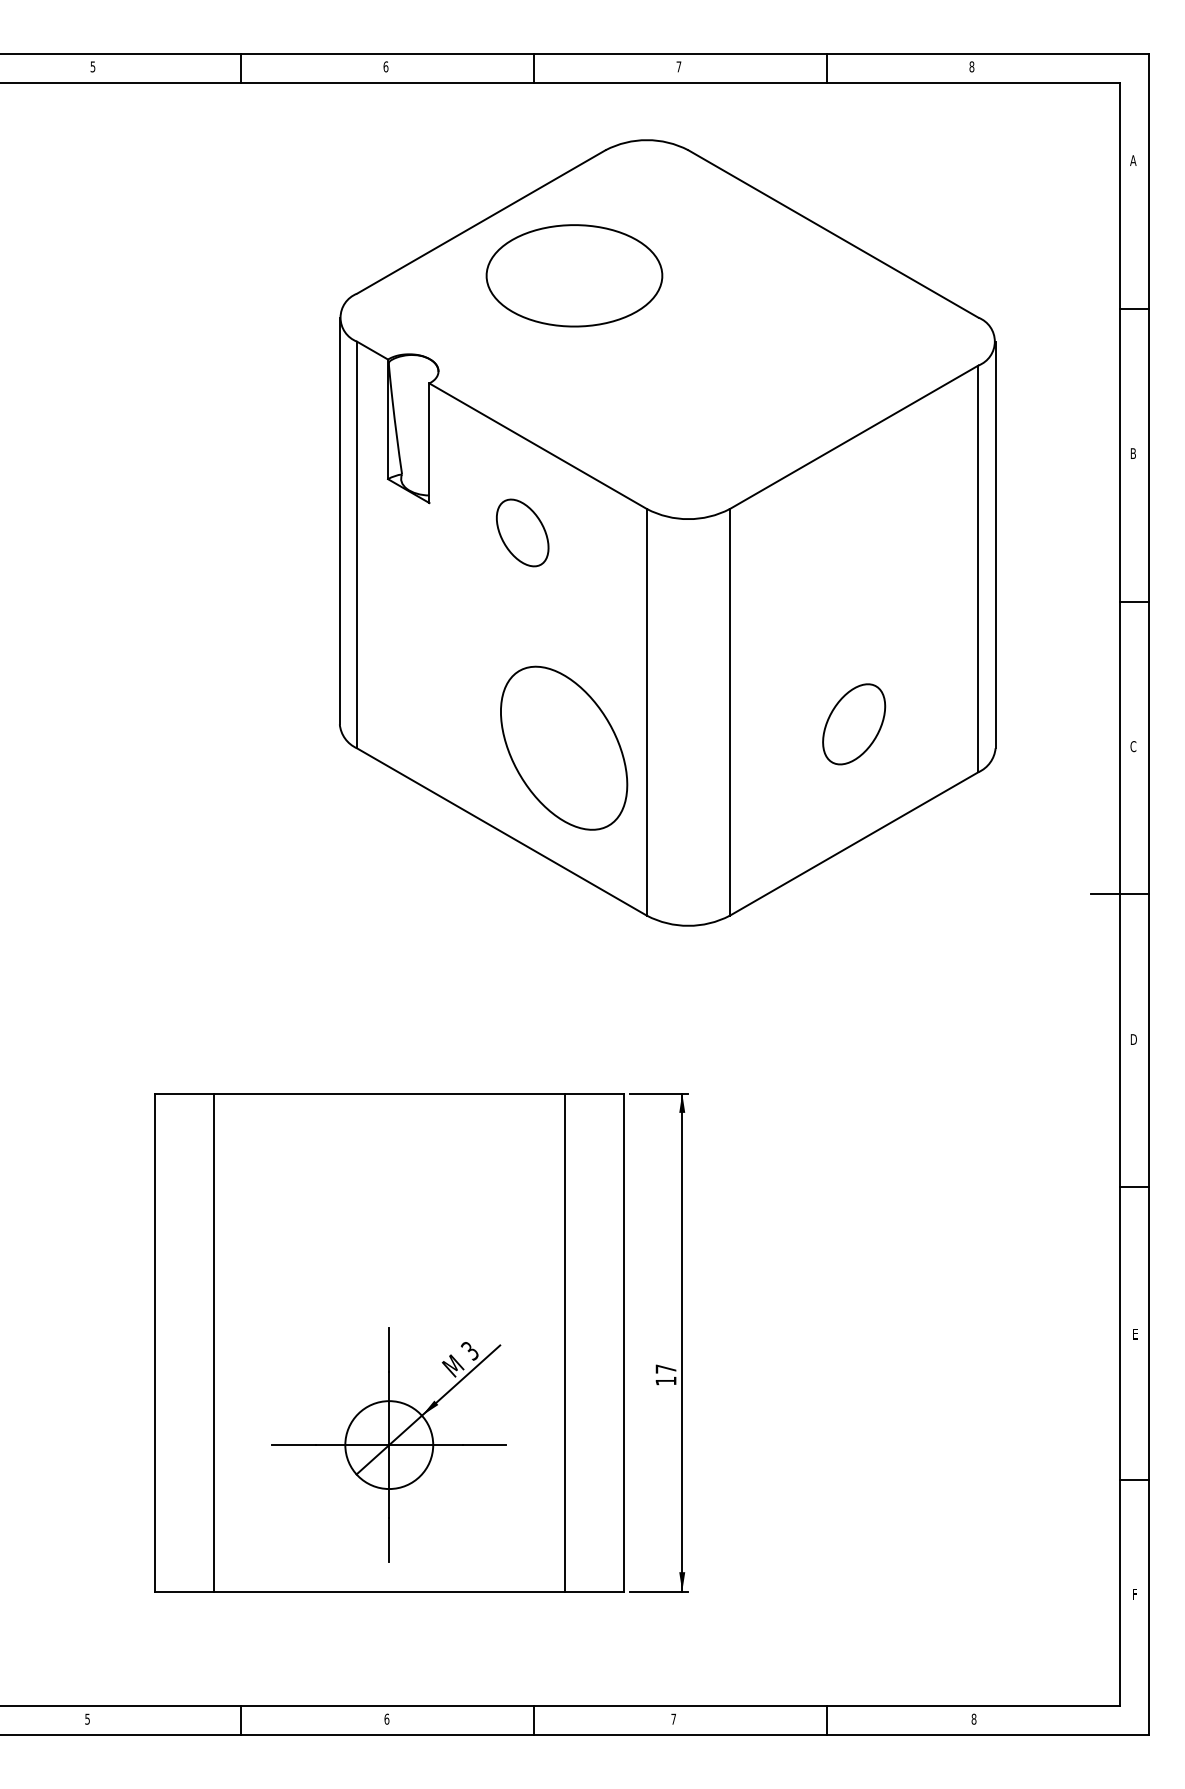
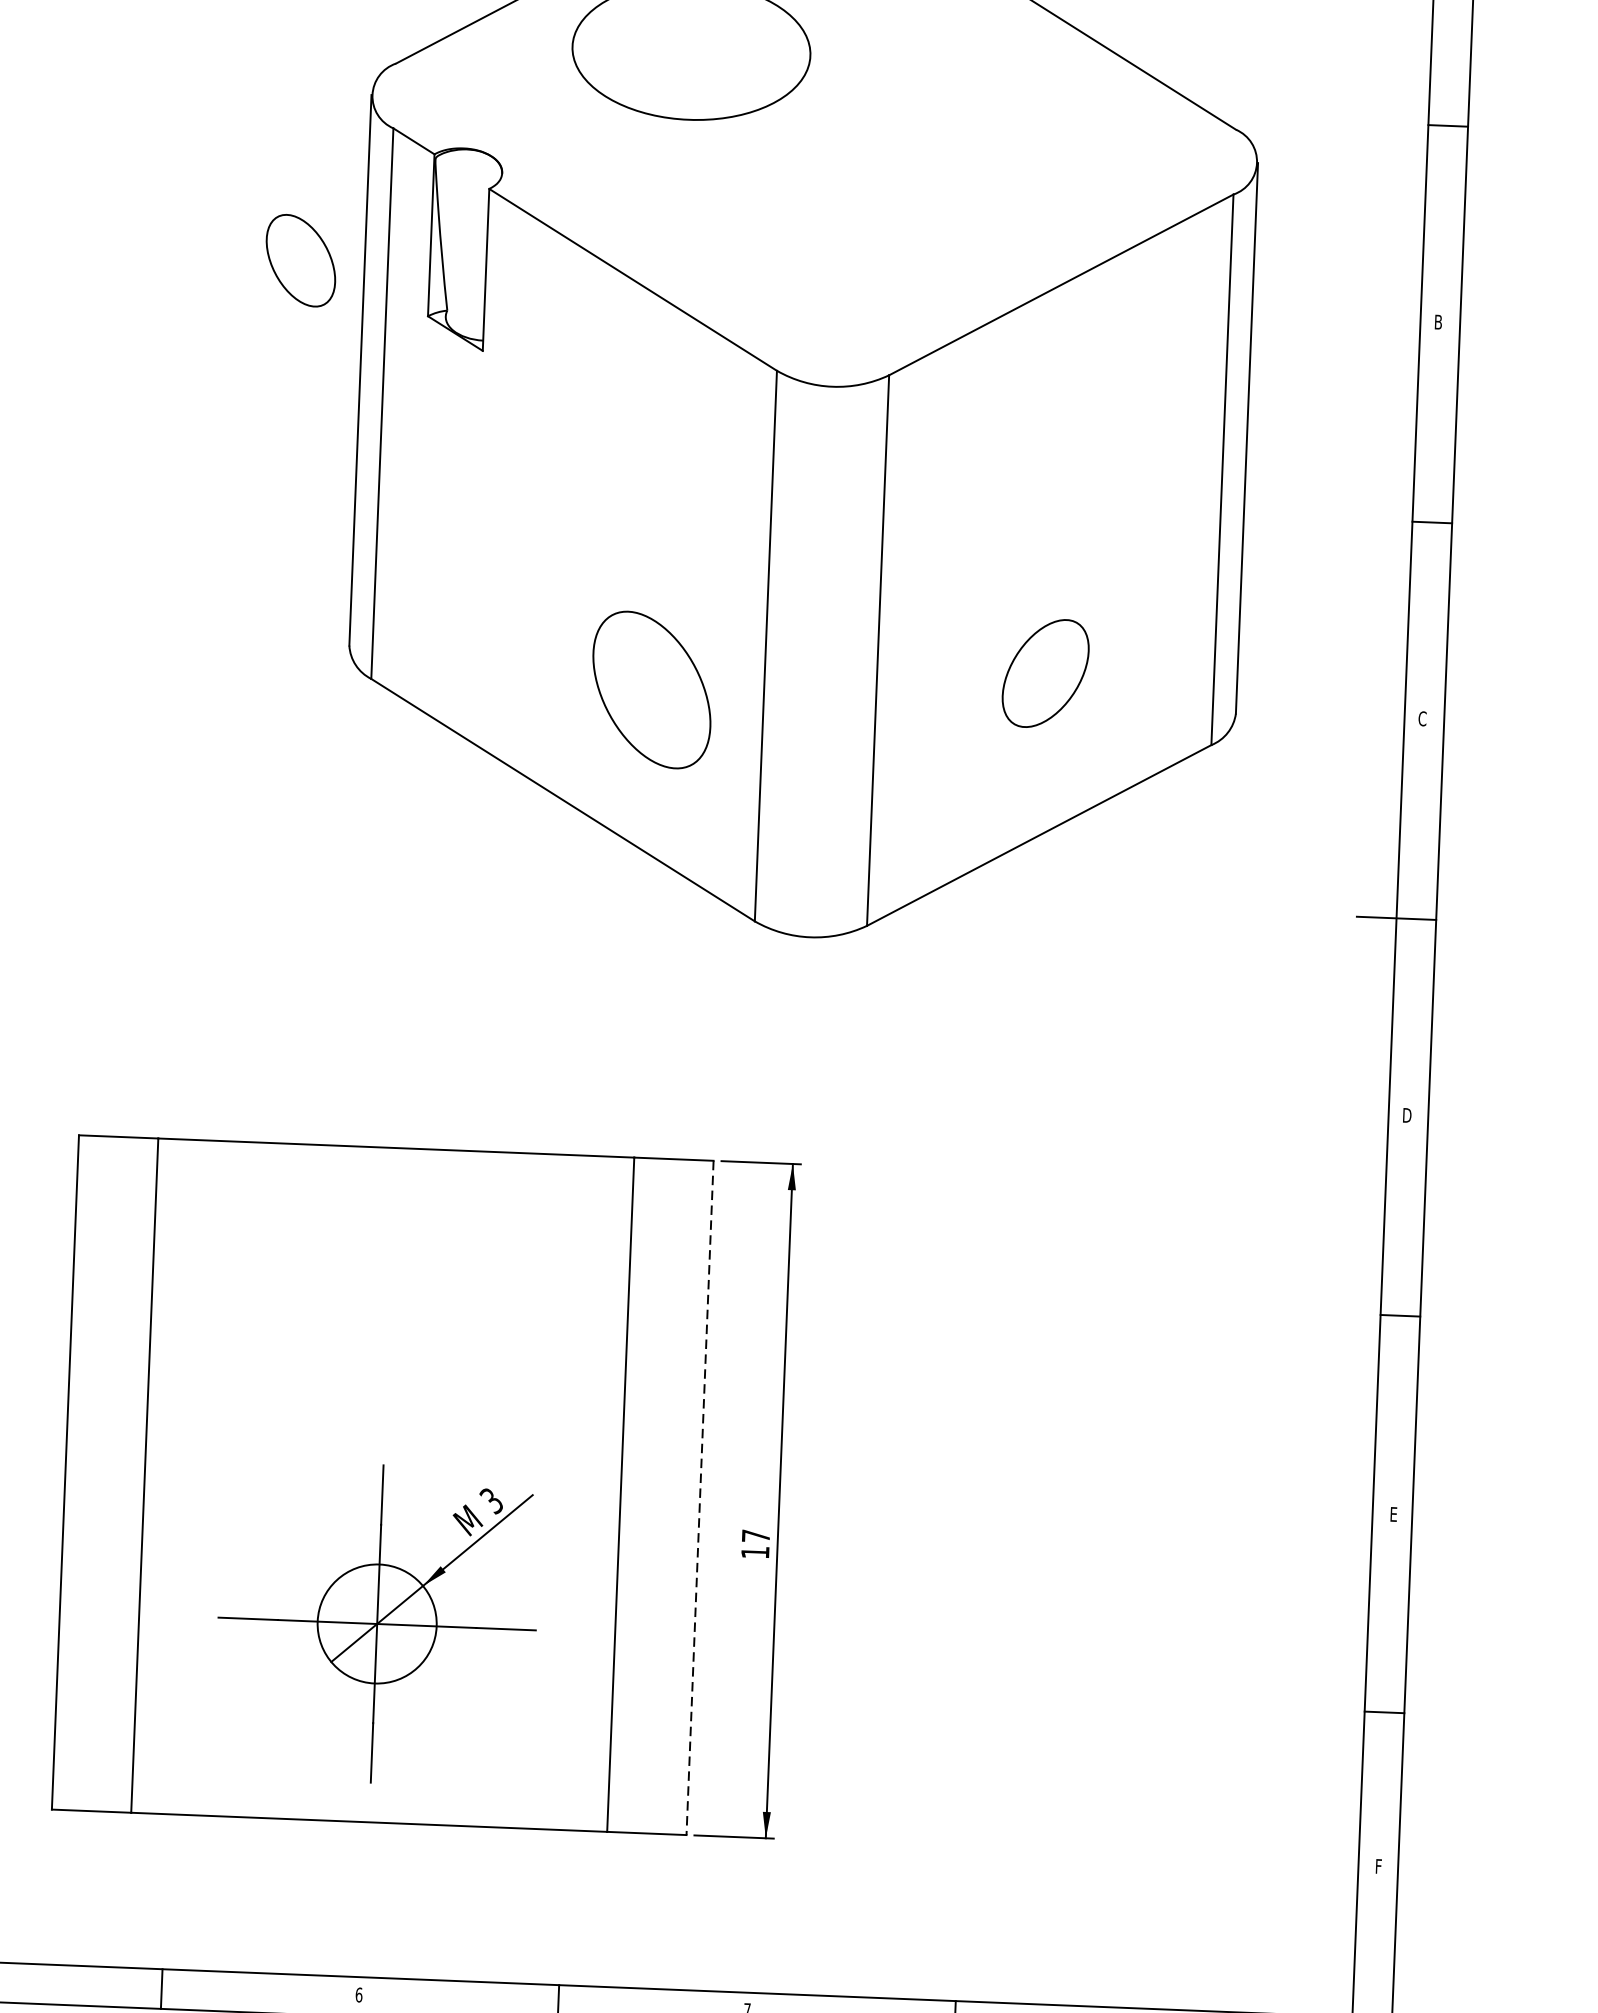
part: (522, 532) -> (300, 260), moved
part: (564, 747) -> (652, 689), size x0.7
line: (623, 1343) -> (699, 1499), solid -> dashed

